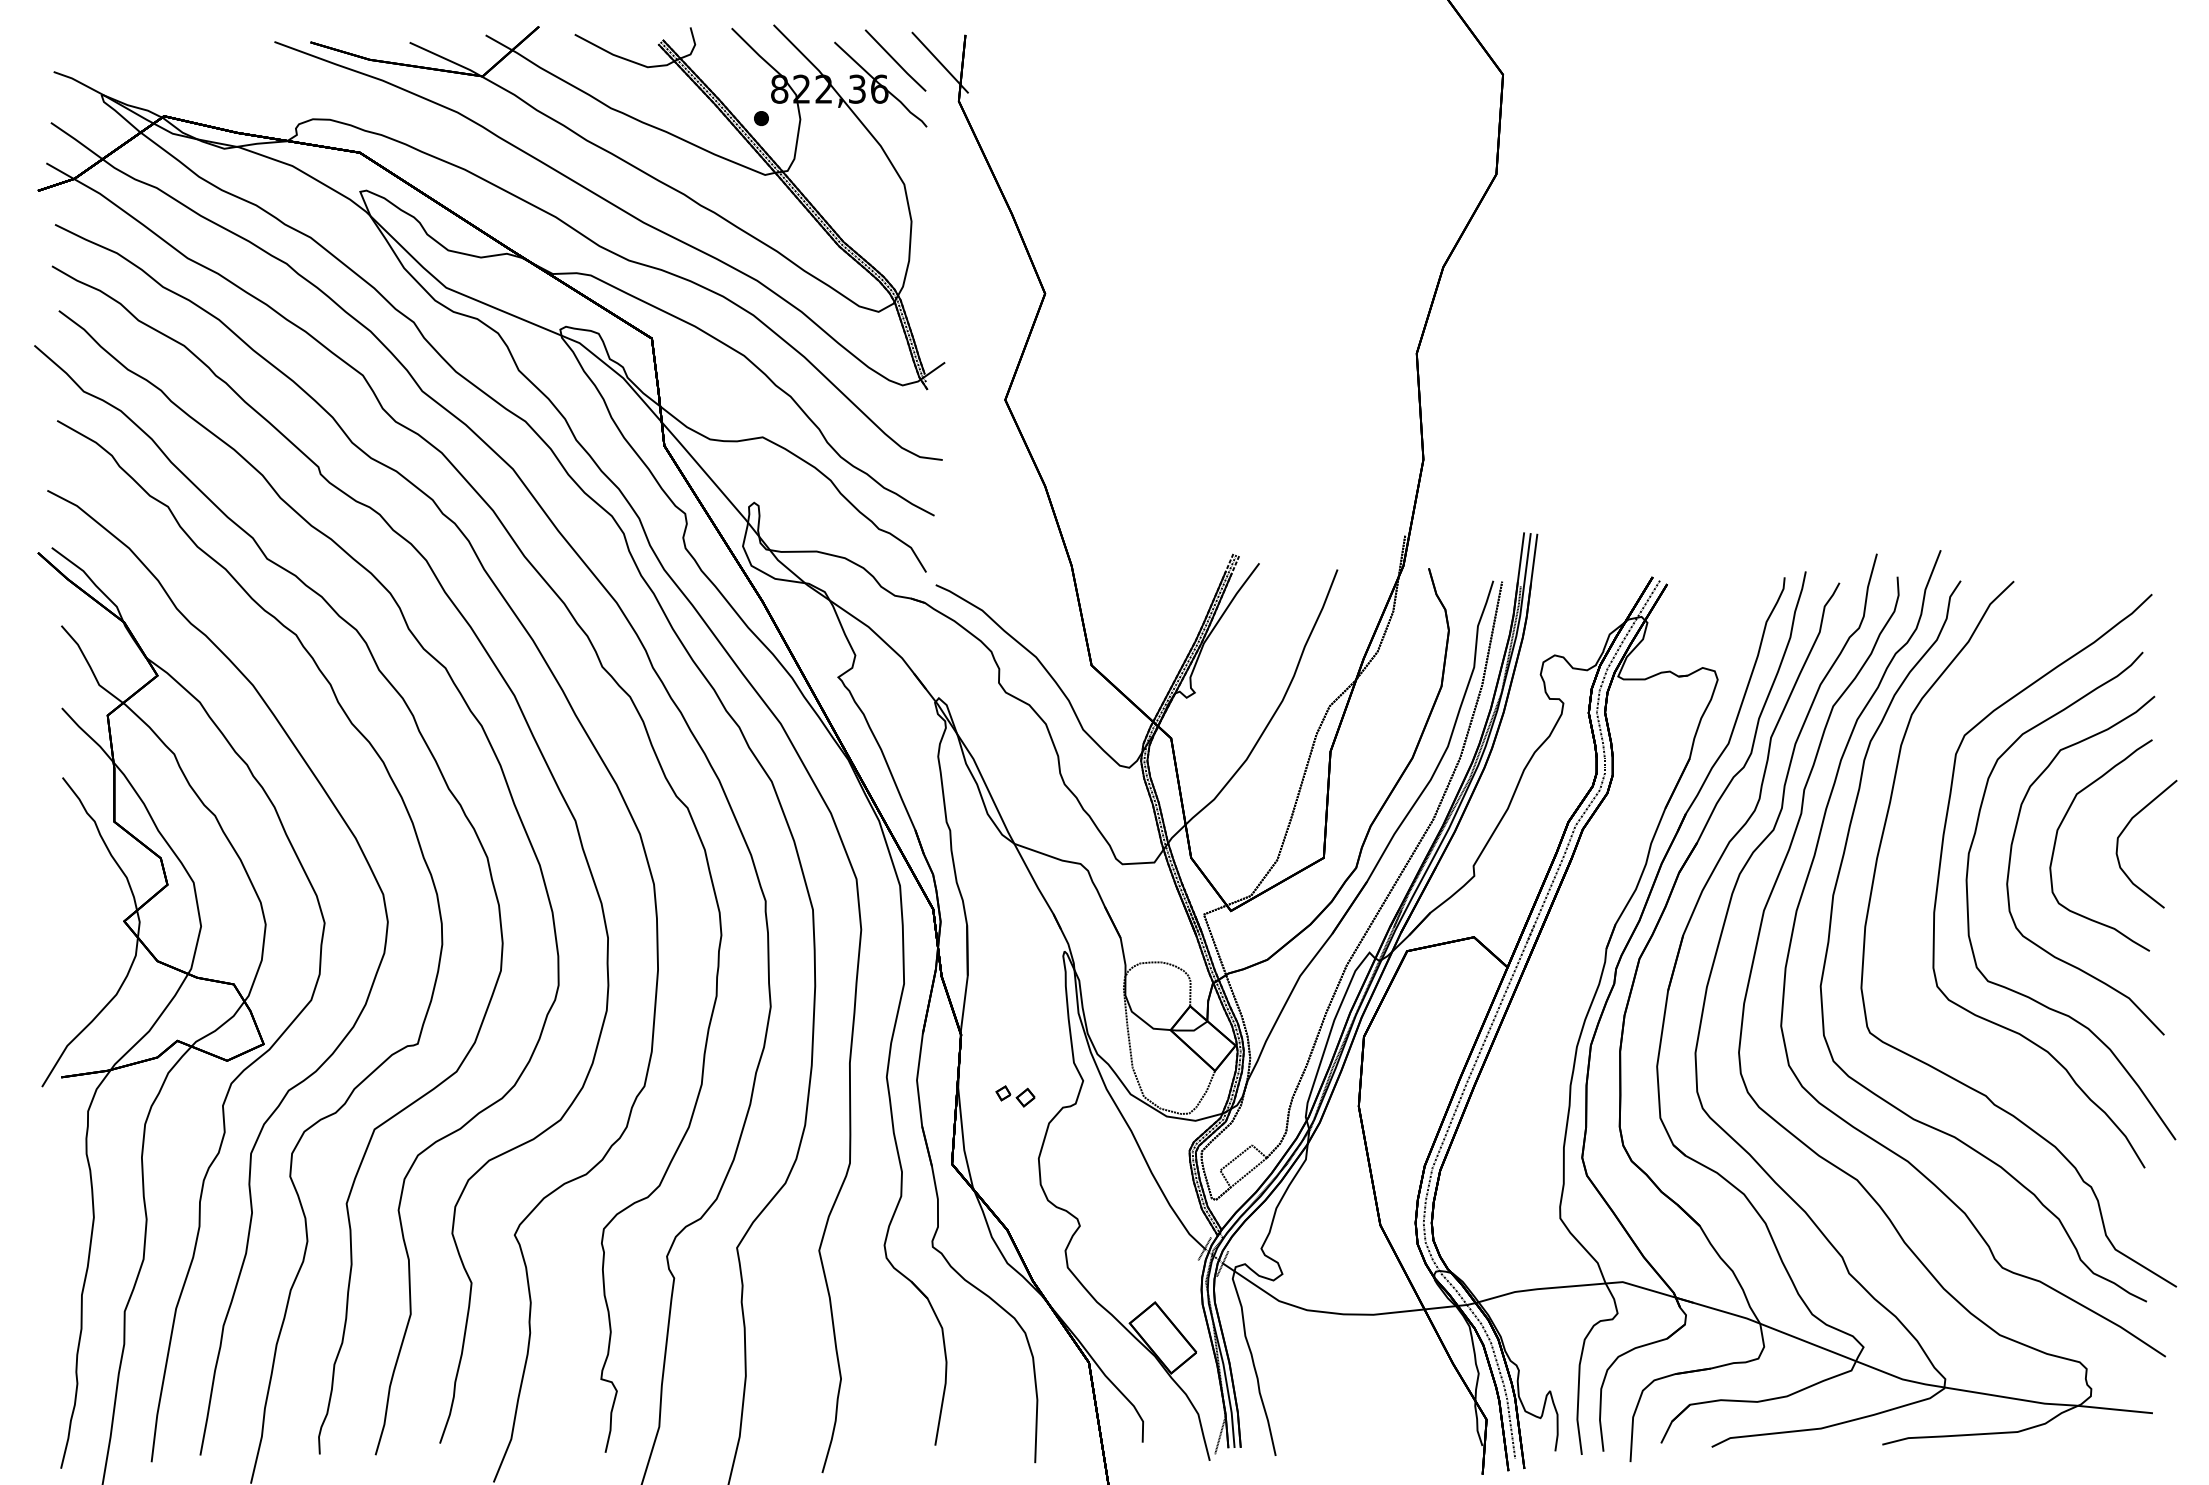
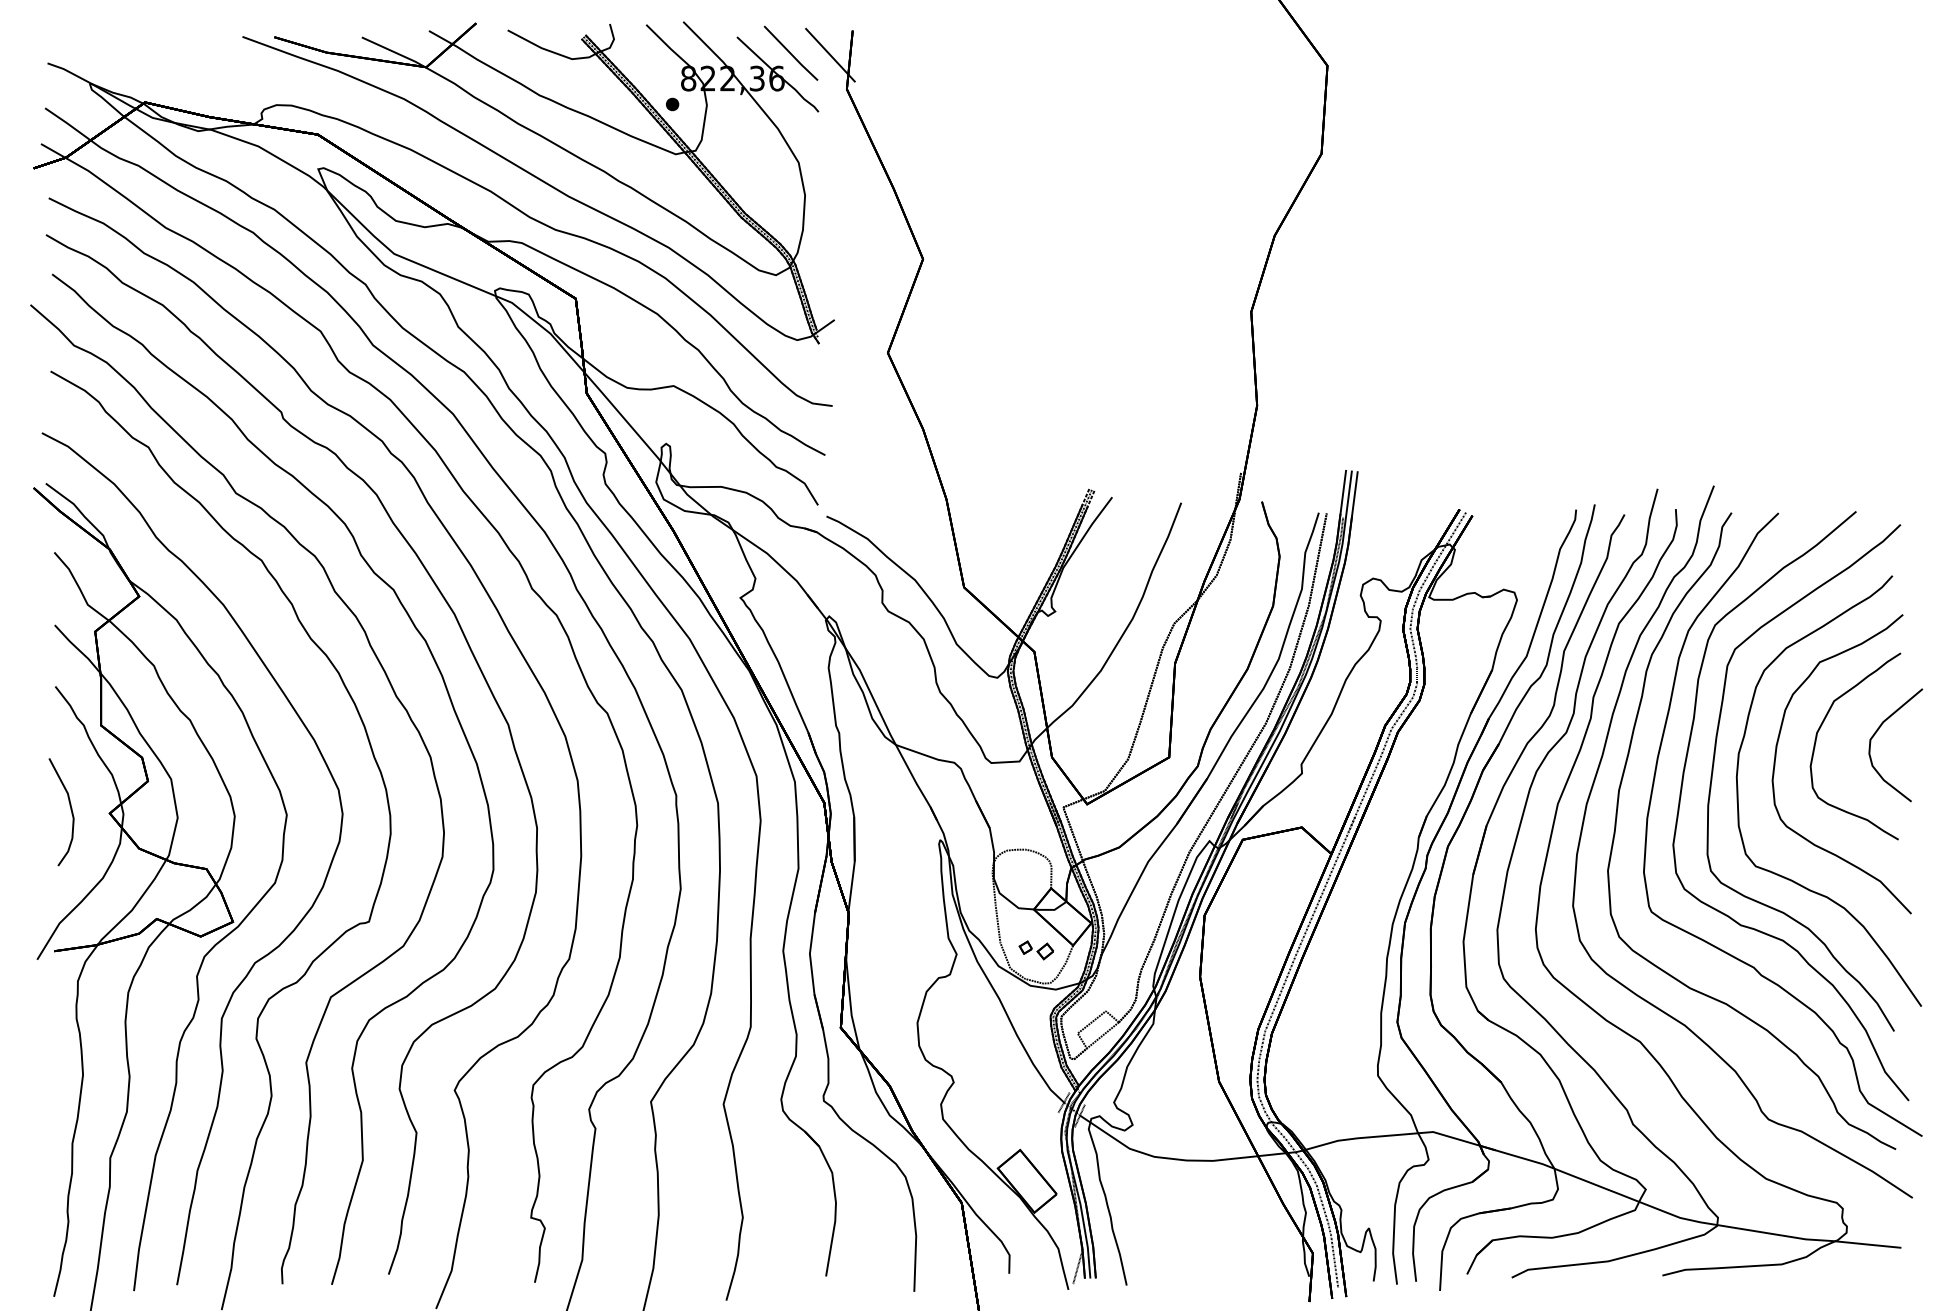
part: (1904, 897) -> (1681, 792), added
curve: (79, 916) -> (70, 809), added
part: (1015, 1096) -> (1036, 950), moved

